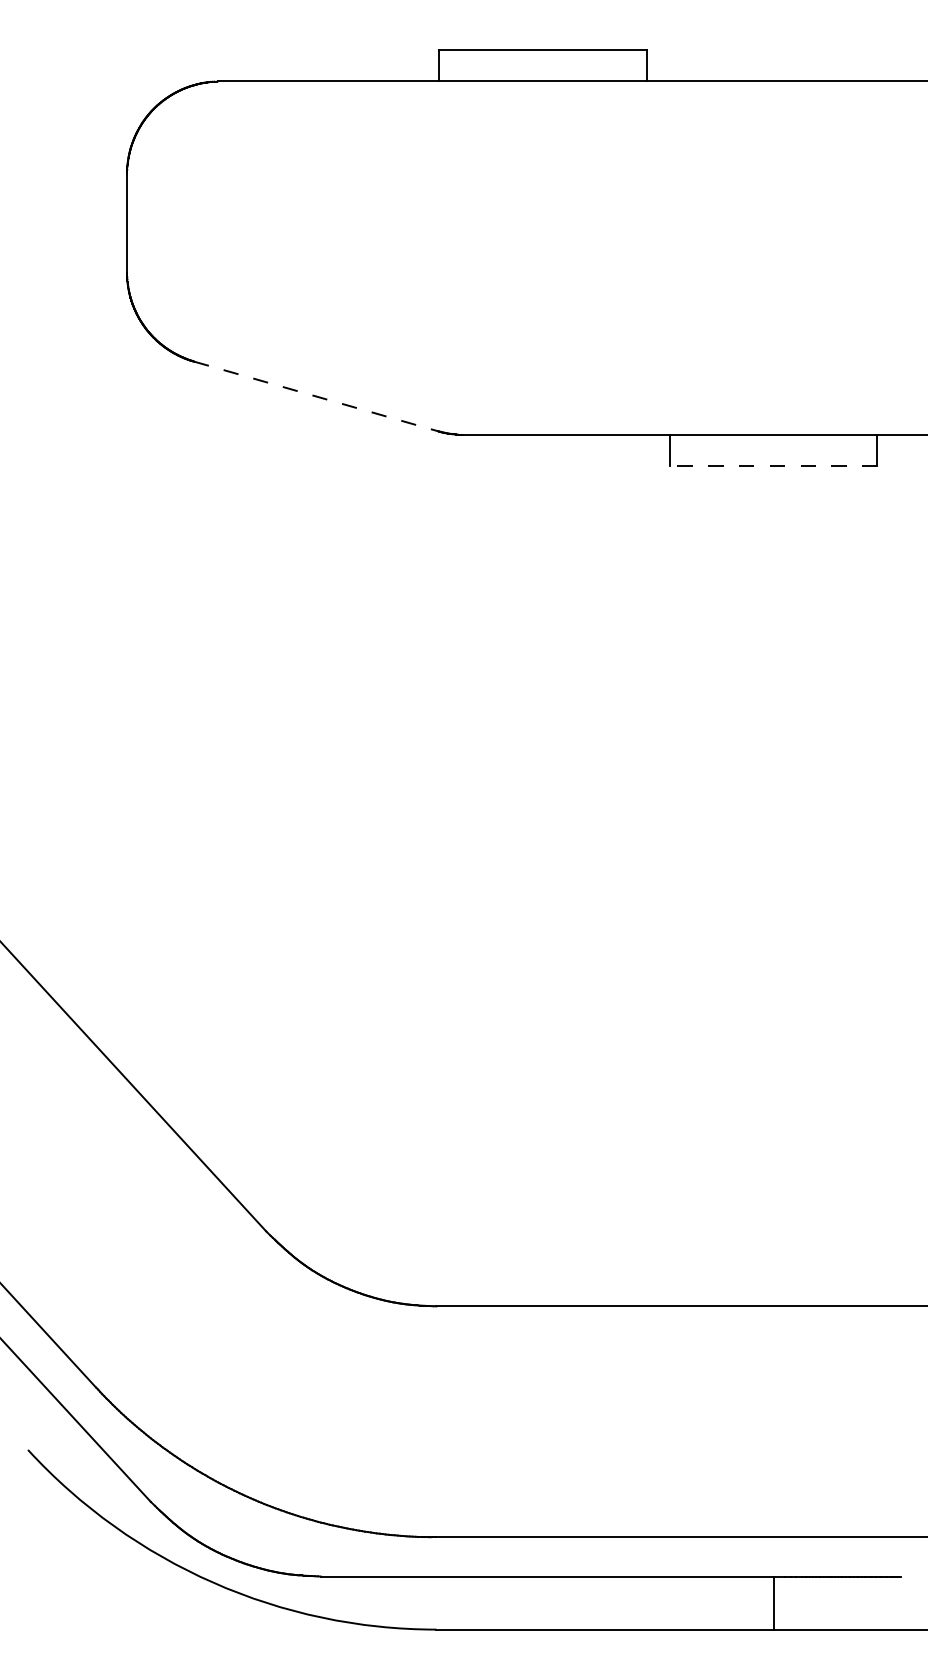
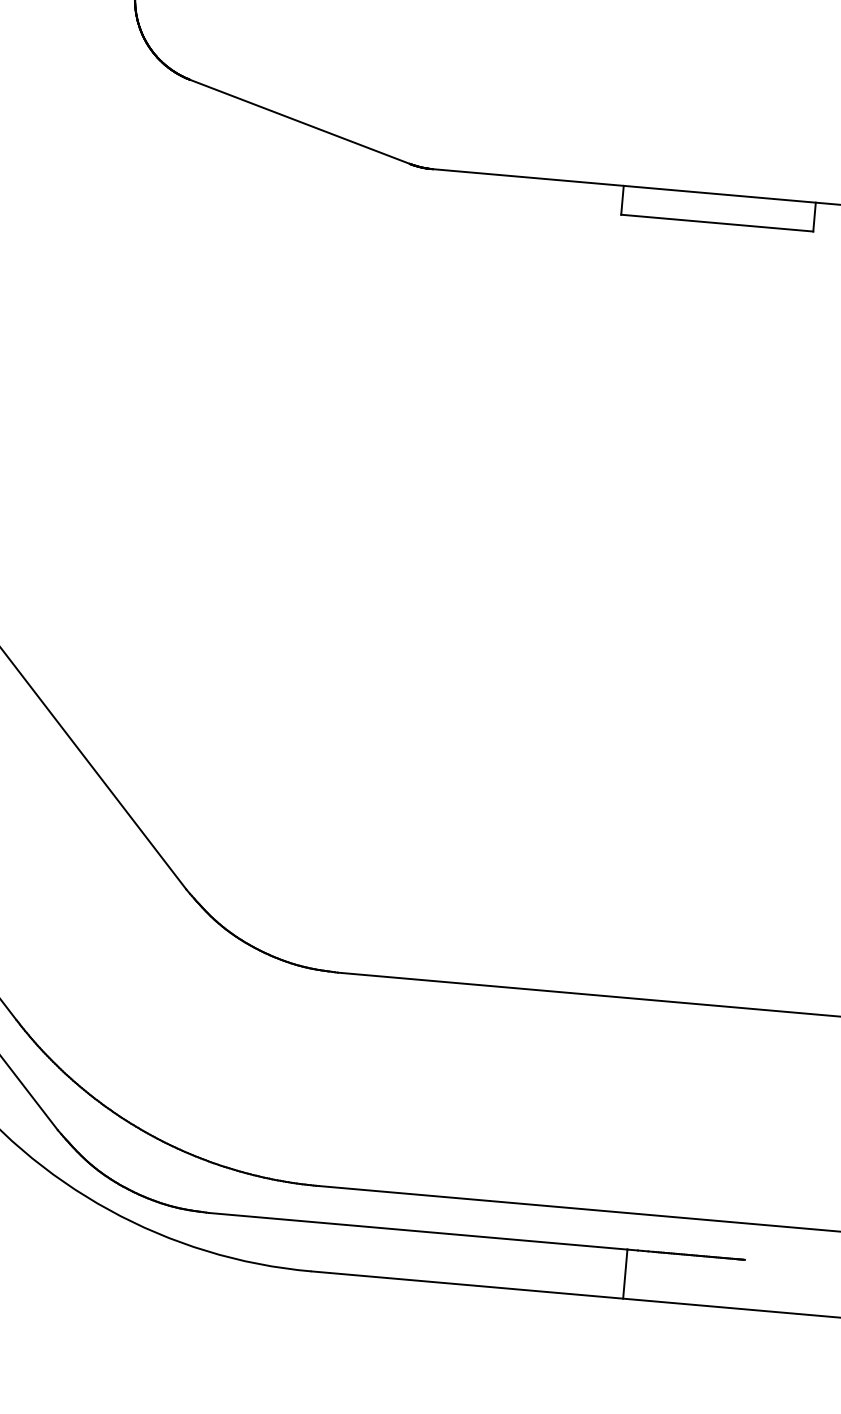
line: (315, 396) -> (299, 121), dashed -> solid
line: (773, 465) -> (717, 222), dashed -> solid

